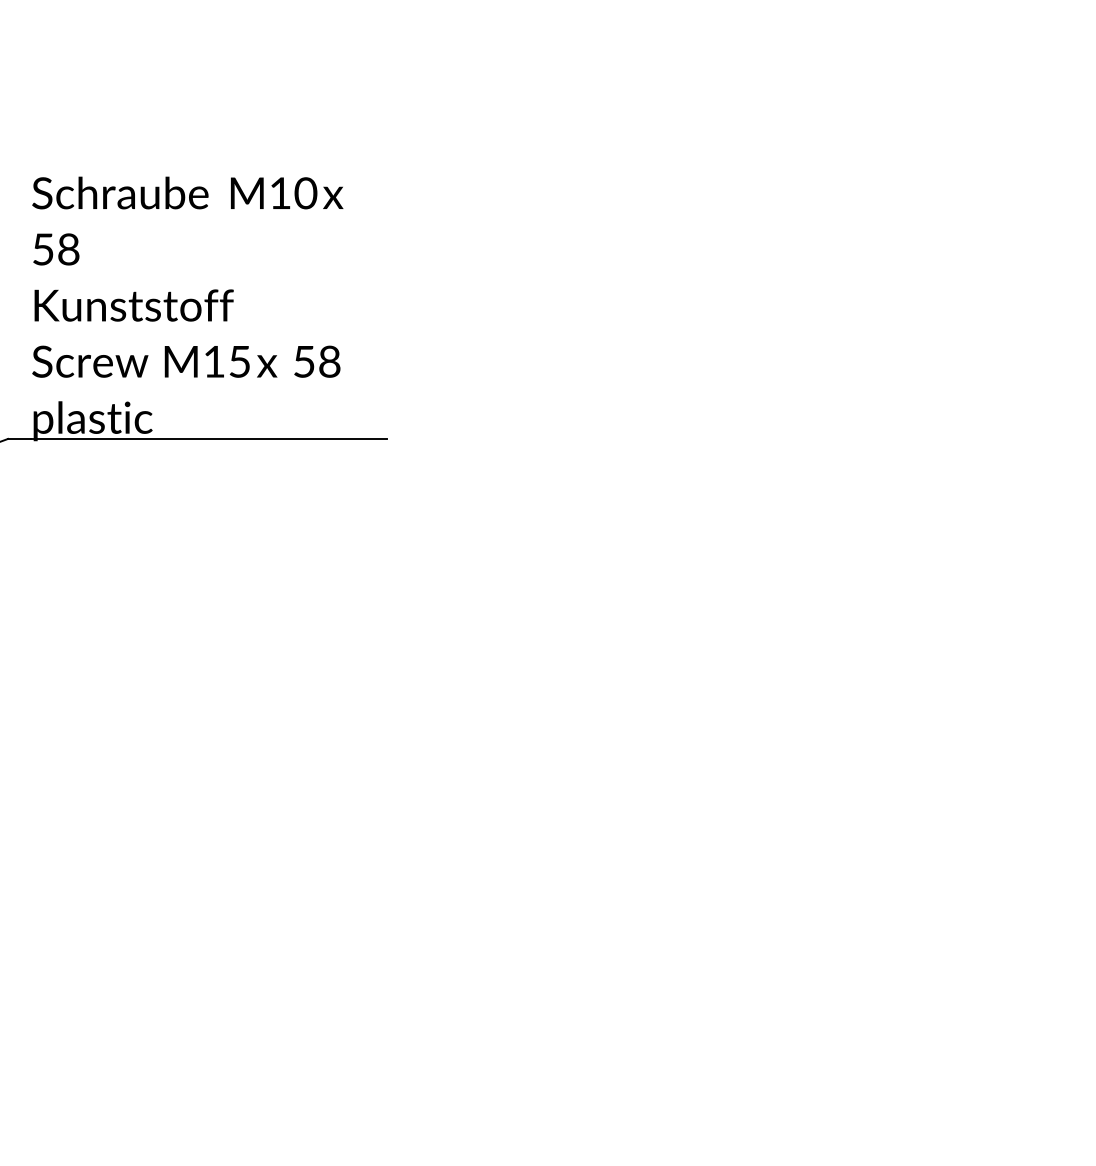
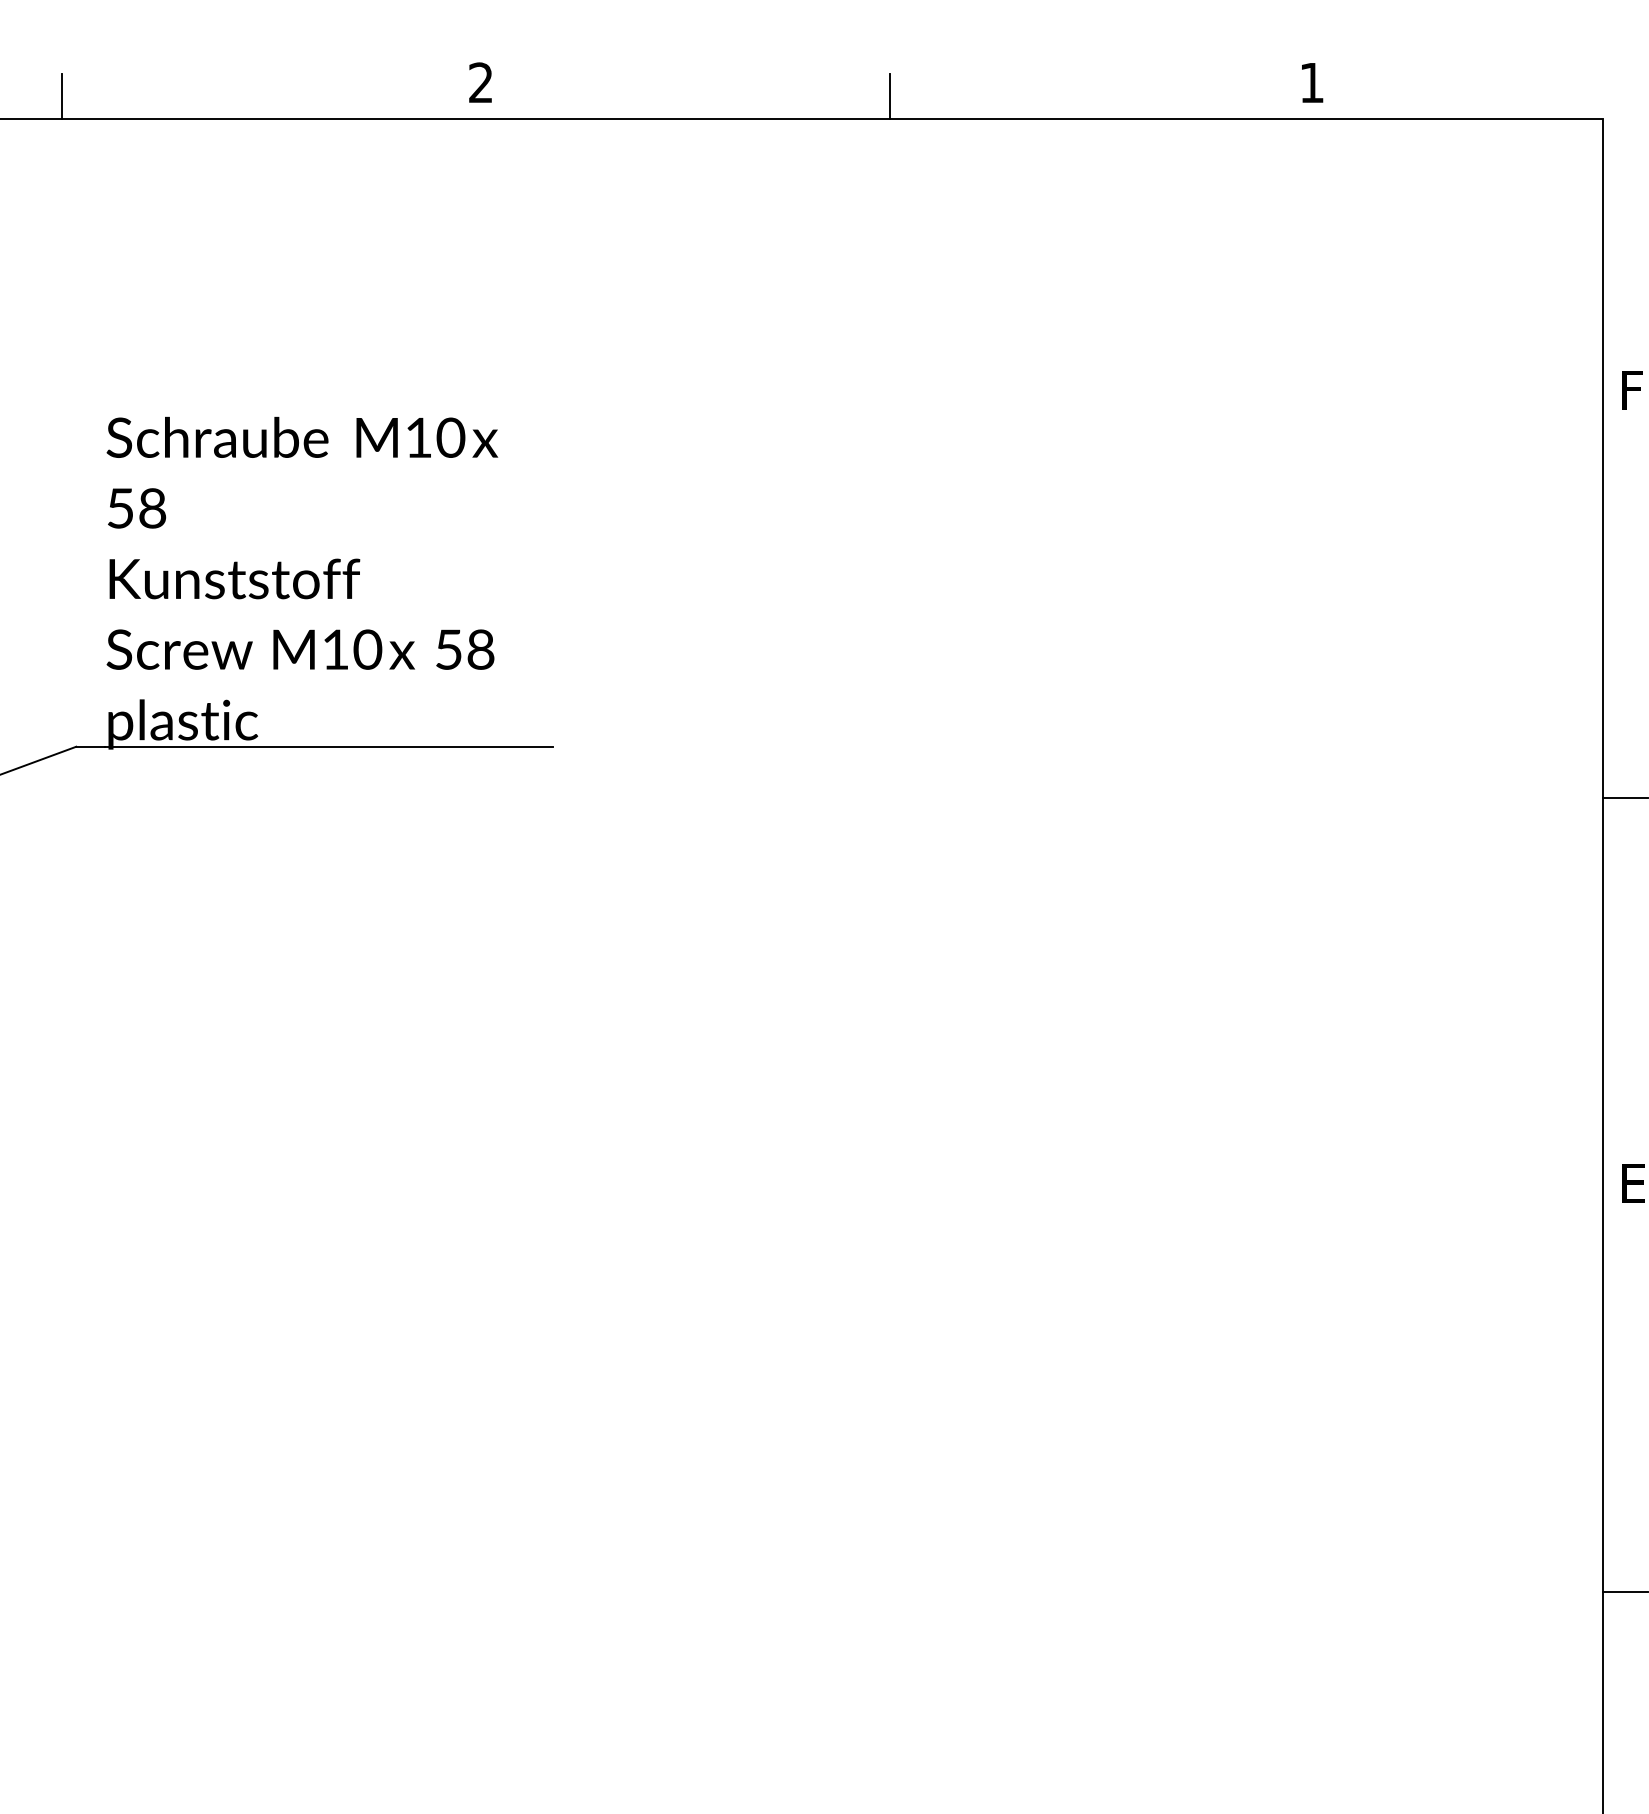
text: (239, 361) -> (367, 649), M15 -> M10

